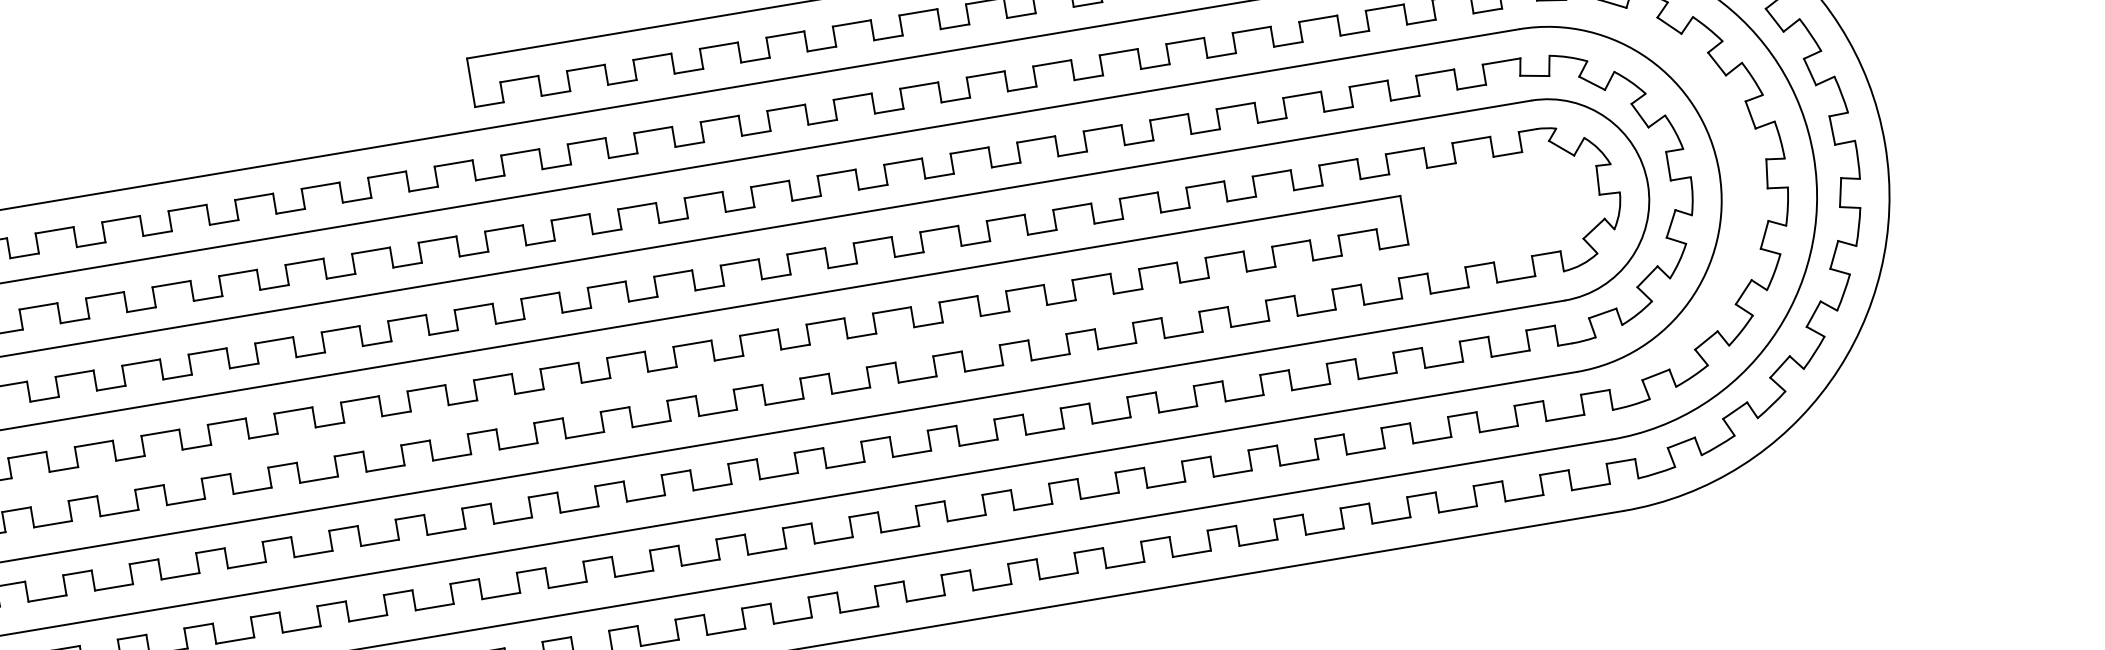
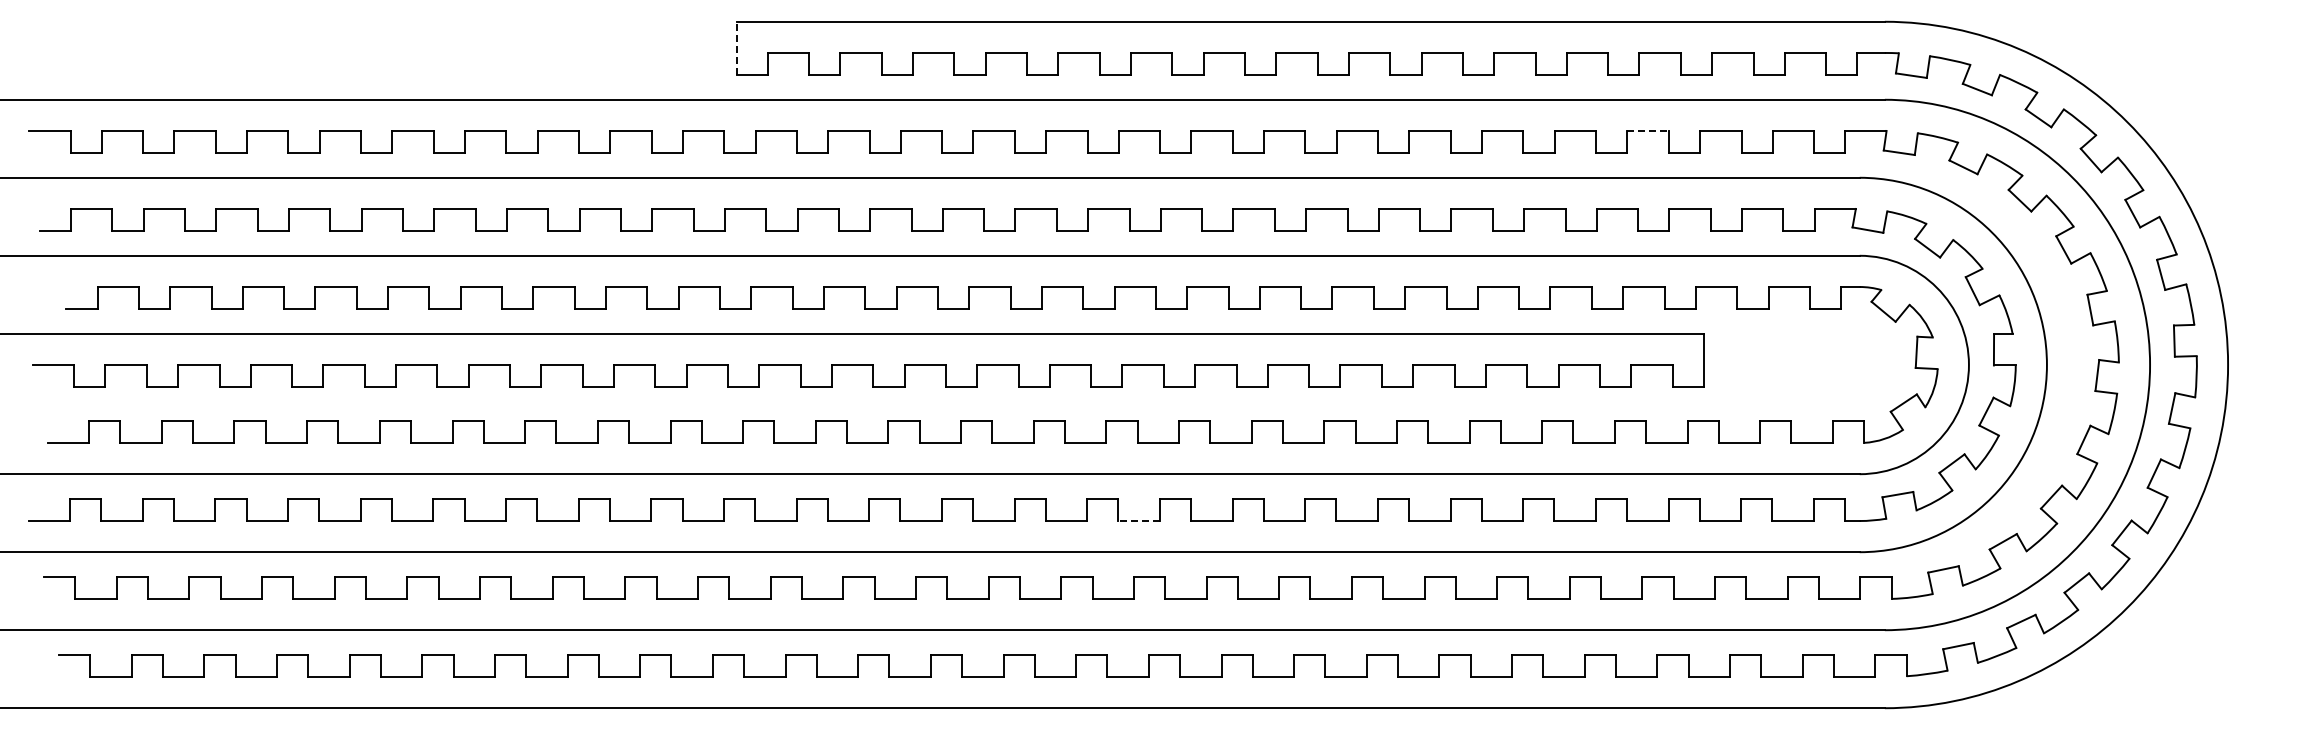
line: (1318, 18) -> (1648, 130), solid -> dashed
line: (470, 82) -> (736, 47), solid -> dashed
line: (912, 454) -> (1139, 521), solid -> dashed

